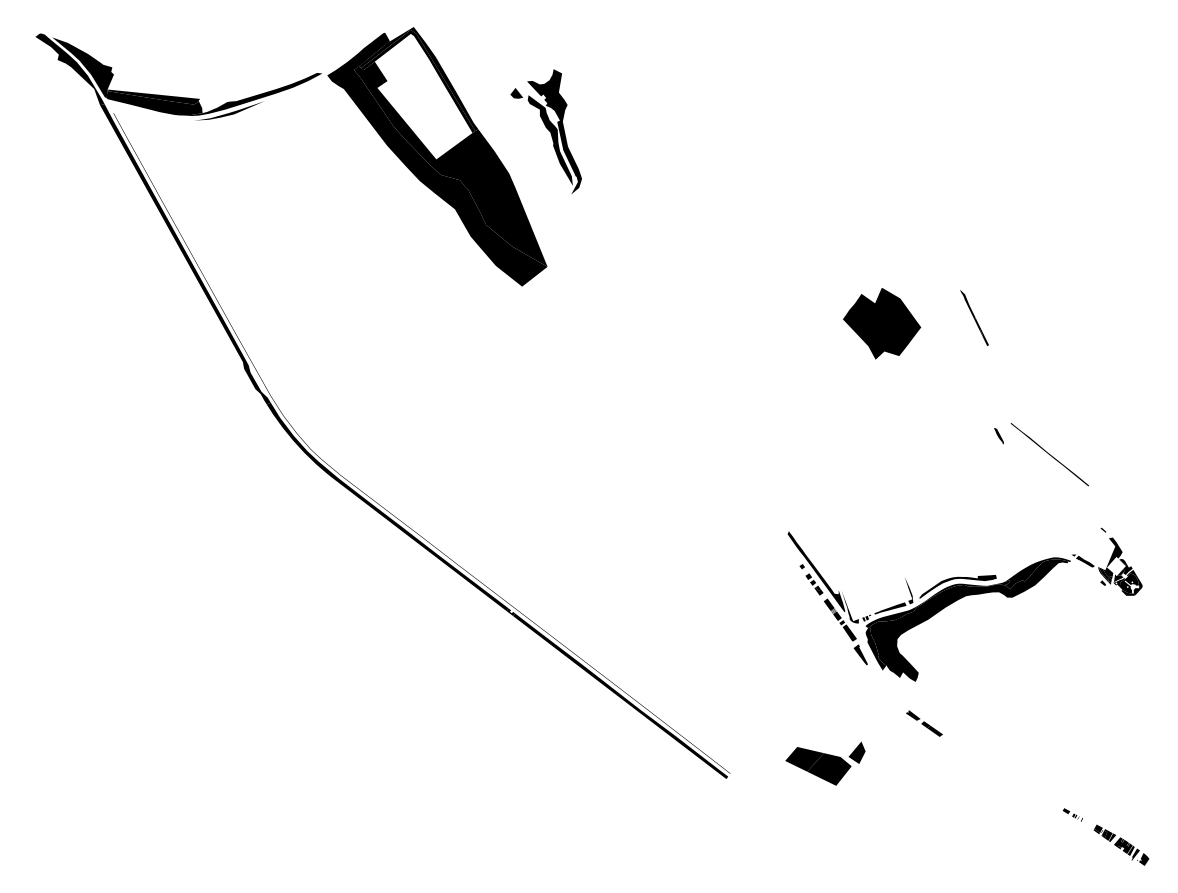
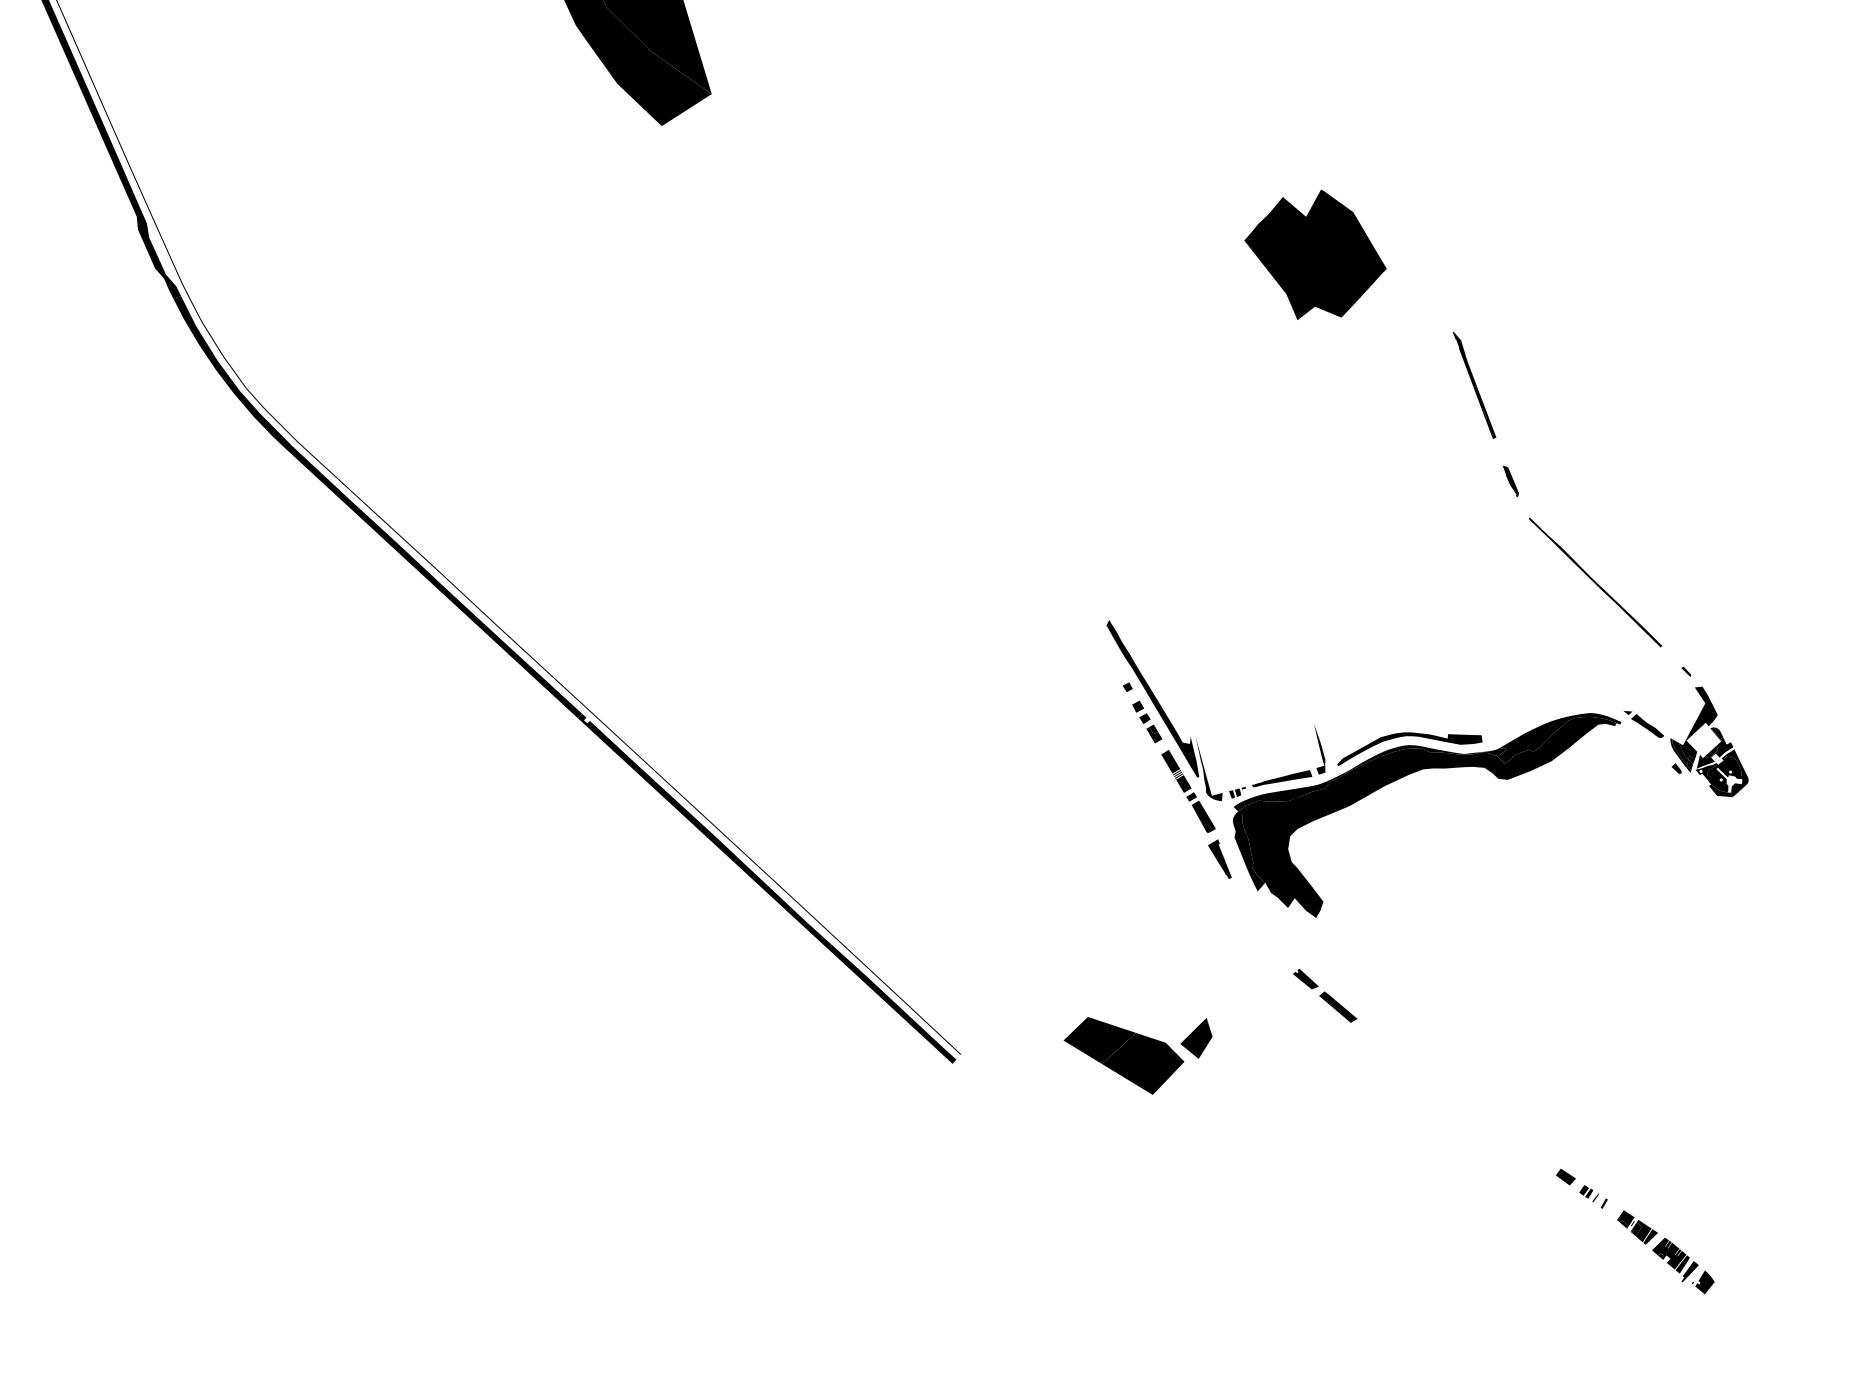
line: (974, 317) -> (1474, 384), moved
line: (1049, 454) -> (1594, 582), moved
part: (1072, 814) -> (1581, 1187), size x1.43

